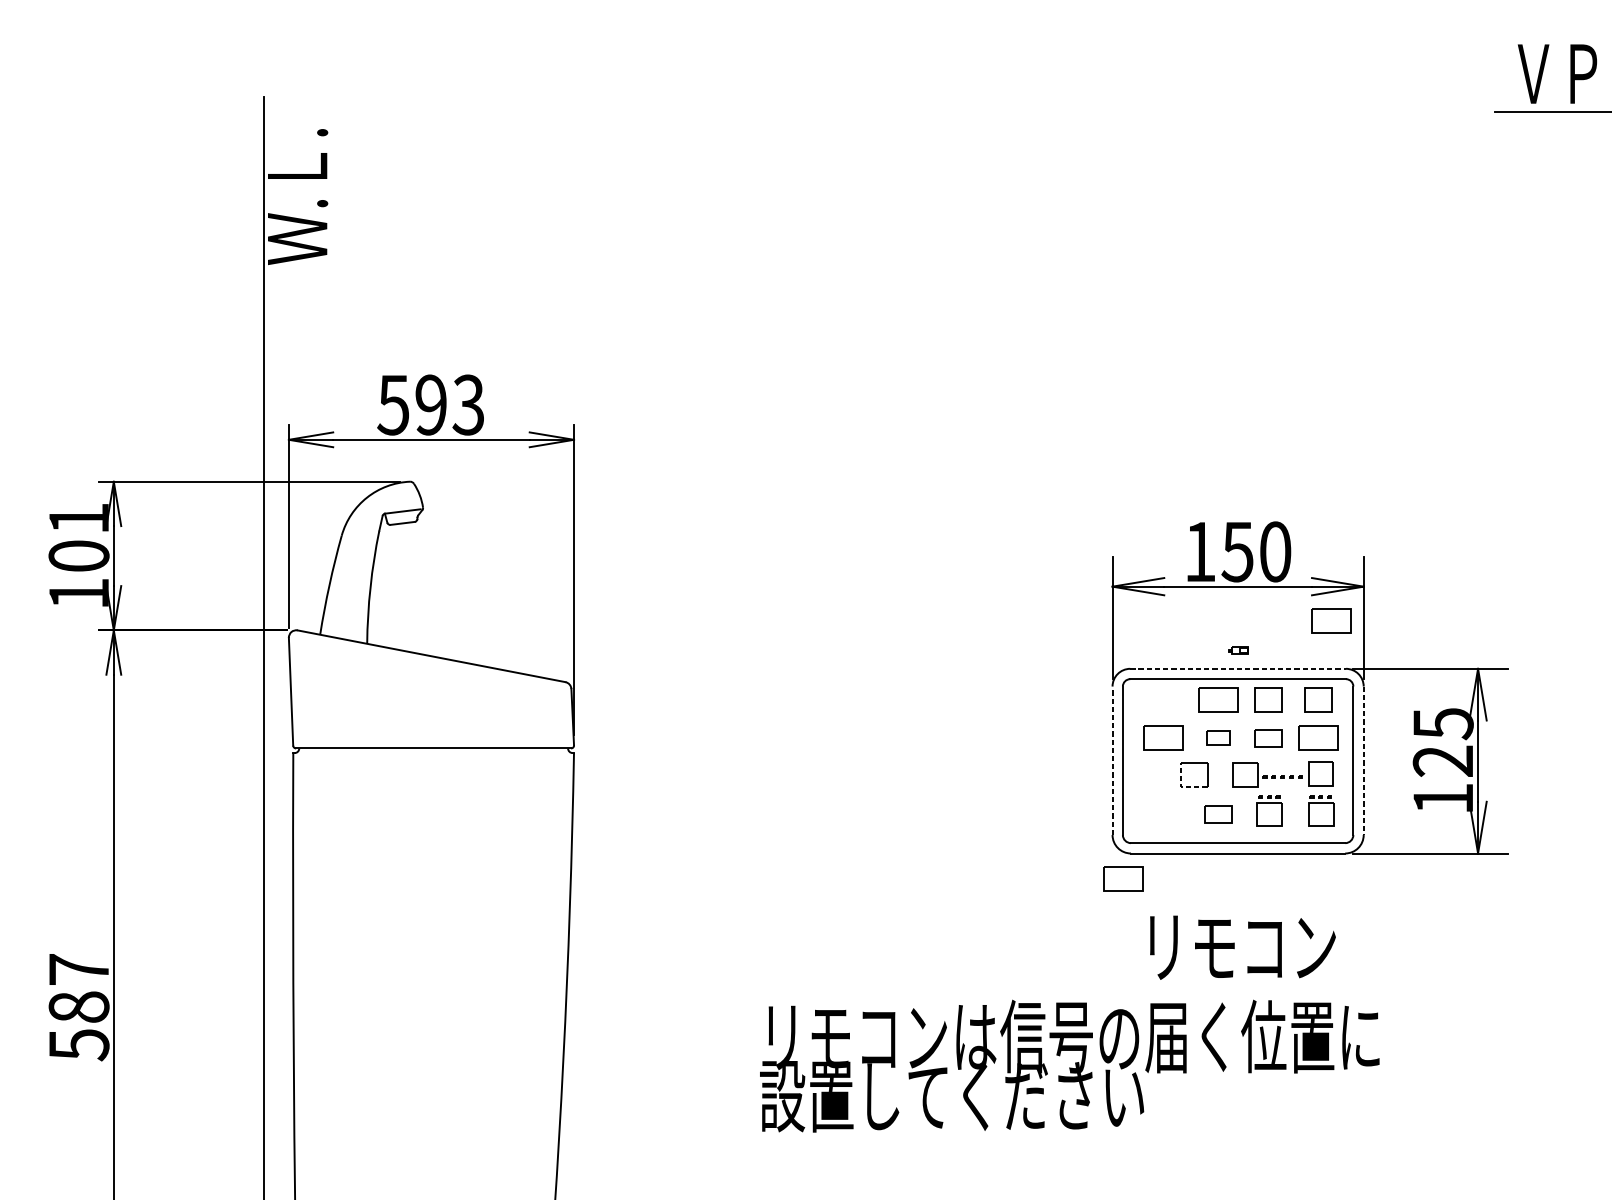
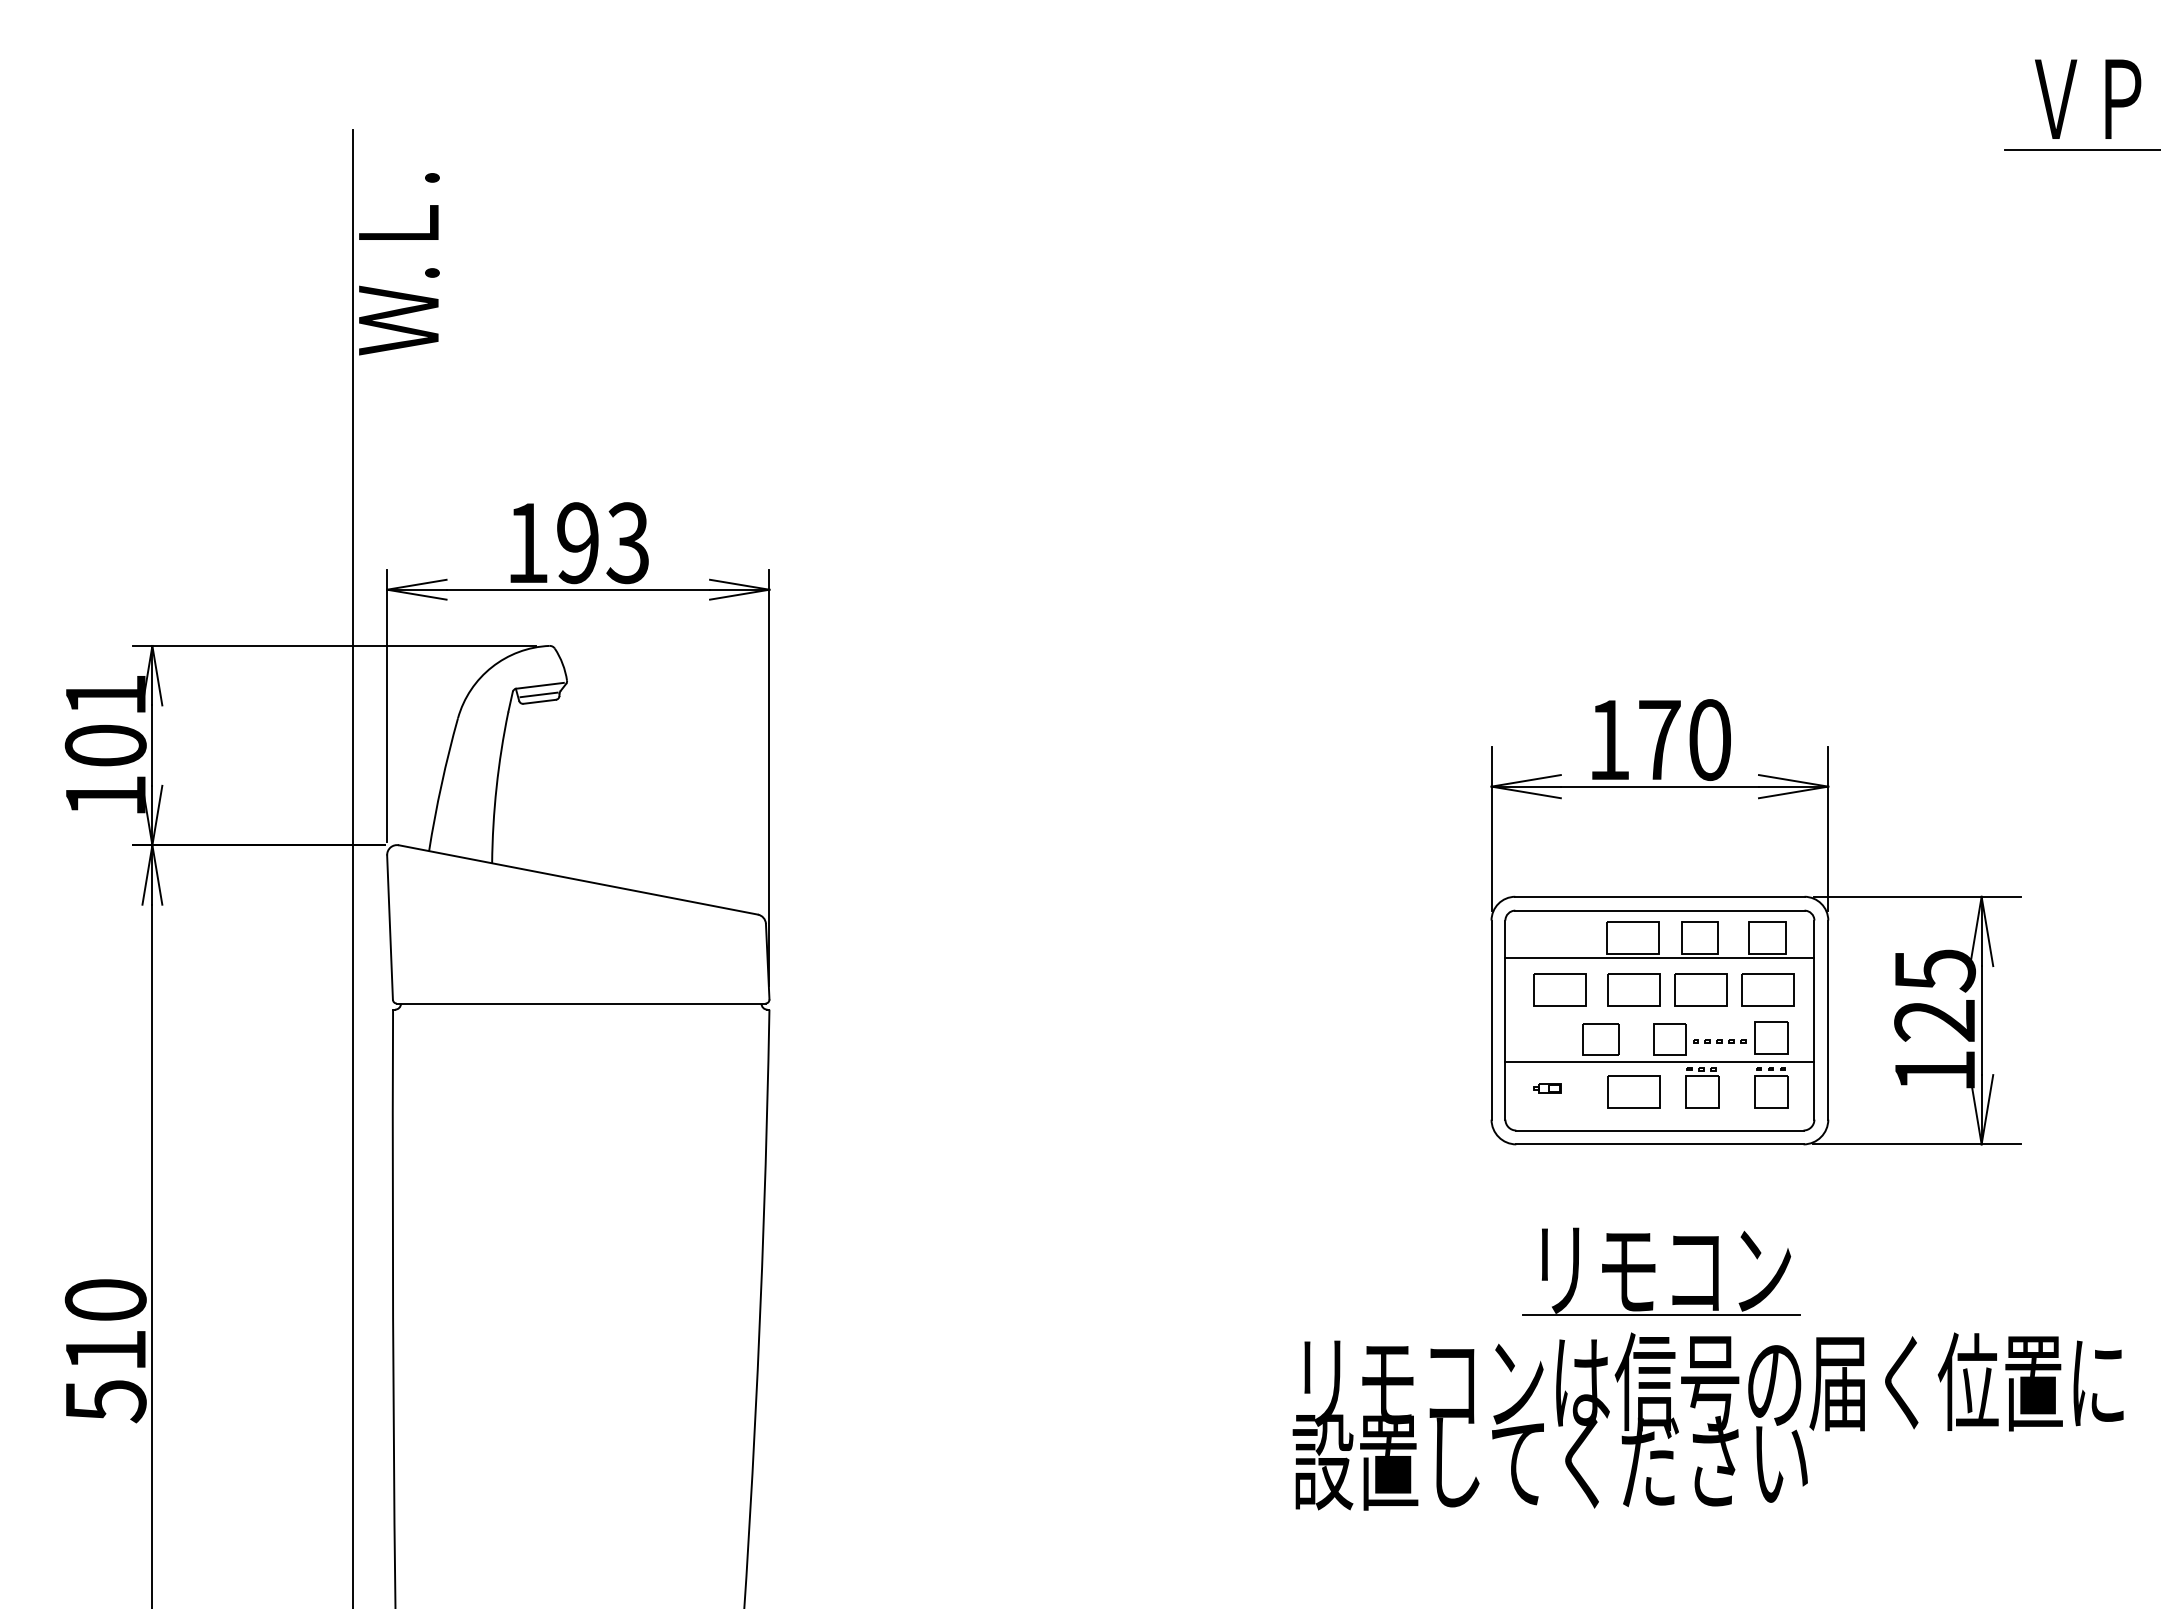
text: (392, 405) -> (526, 543), 593 -> 193
line: (401, 517) -> (538, 694), added
text: (1237, 552) -> (1658, 740), 150 -> 170
part: (1331, 620) -> (1784, 832), removed
part: (1238, 650) -> (1547, 1088), moved
line: (1237, 668) -> (1659, 896), dashed -> solid
line: (1237, 714) -> (1659, 958), added
part: (1218, 737) -> (1633, 989), size x1.67
part: (1268, 737) -> (1700, 989), size x1.43
line: (1112, 761) -> (1491, 1020), dashed -> solid
line: (1363, 761) -> (1828, 1020), dashed -> solid
line: (1181, 787) -> (1584, 1055), dashed -> solid
line: (1237, 792) -> (1659, 1062), added
part: (1218, 814) -> (1633, 1091), size x1.43
part: (1122, 878) -> (1505, 1178), removed
line: (1239, 980) -> (1661, 1314), added
text: (78, 988) -> (105, 1325), 587 -> 510
text: (1069, 1066) -> (1707, 1421), moved

